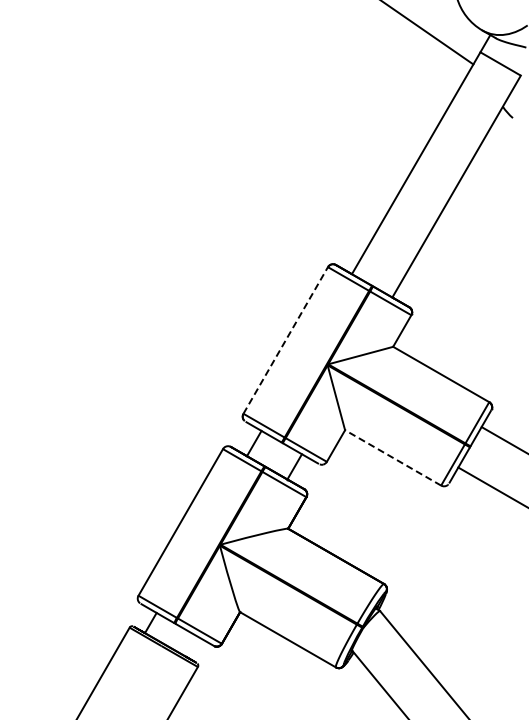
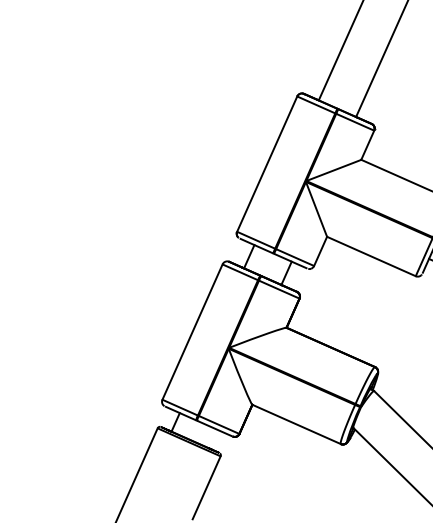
line: (285, 340) -> (267, 164), dashed -> solid
line: (392, 457) -> (370, 256), dashed -> solid

